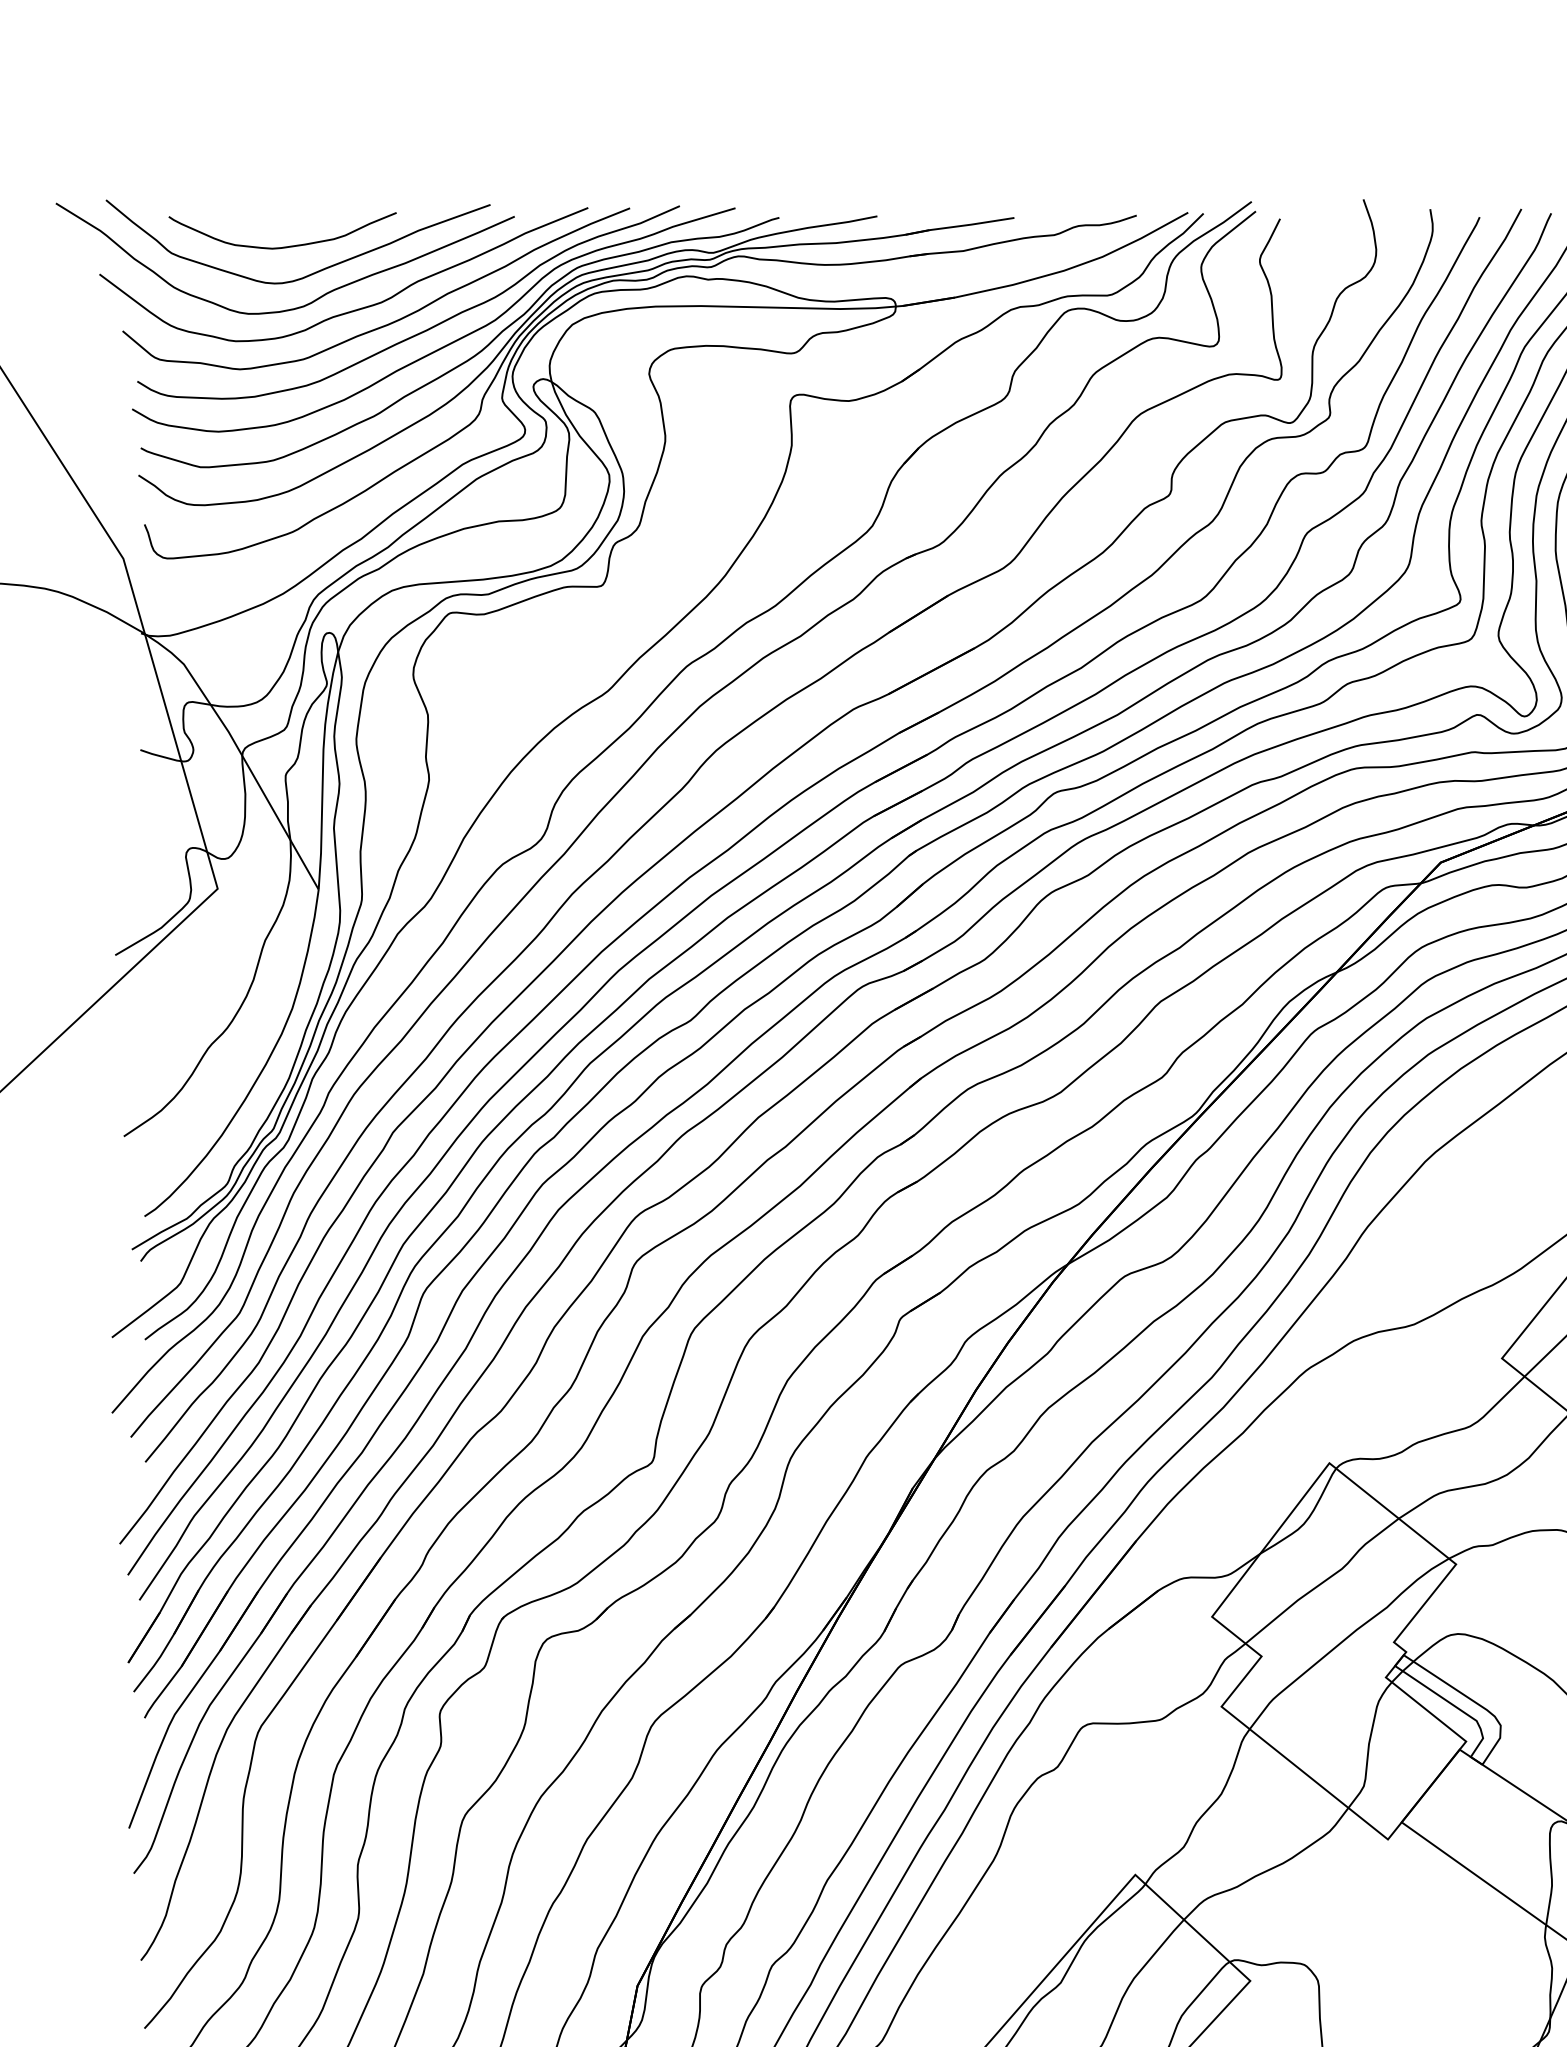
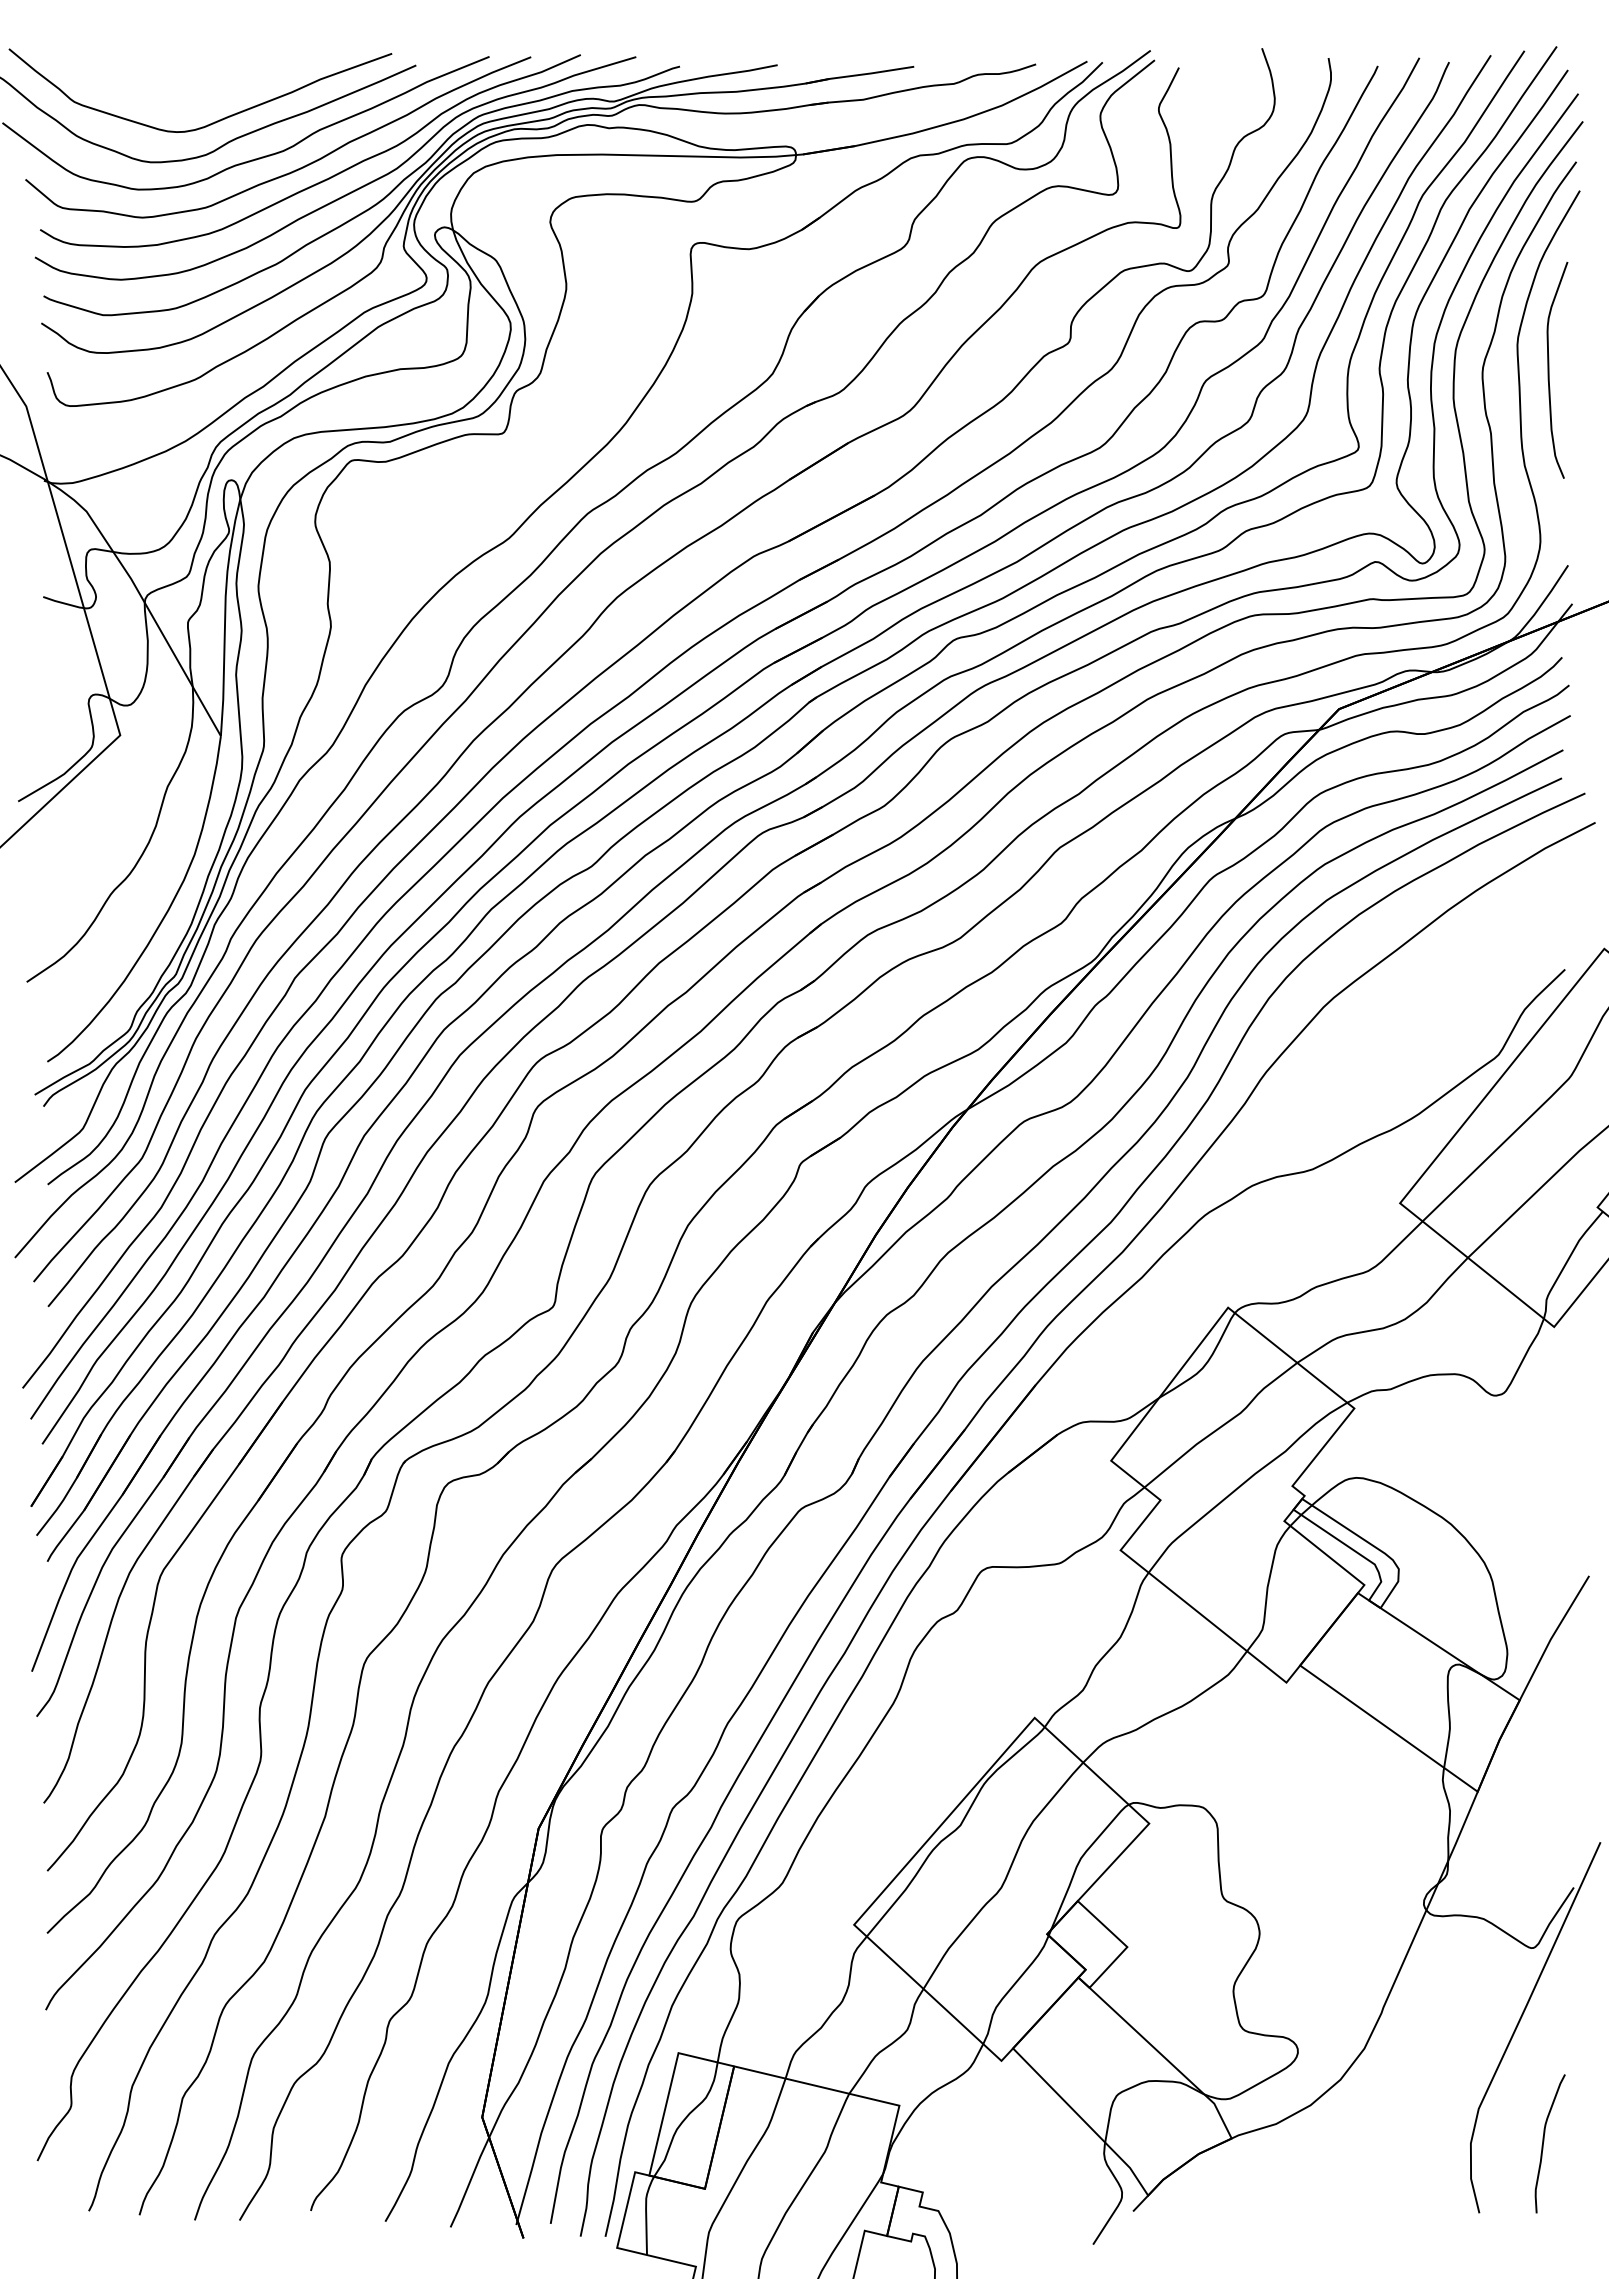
curve: (282, 246) -> (184, 95), removed

